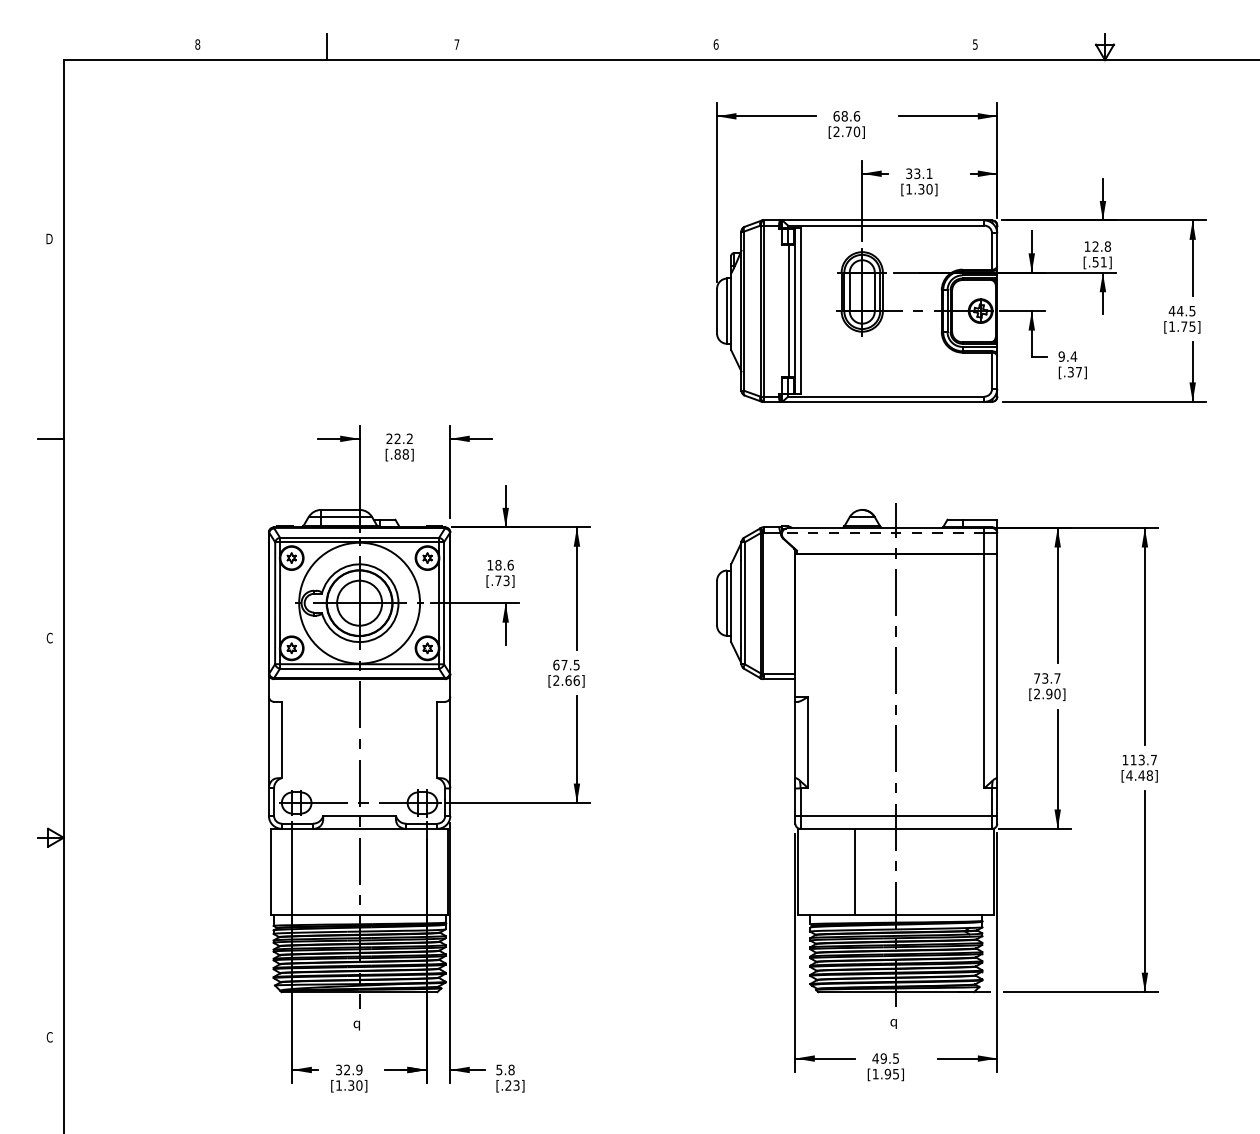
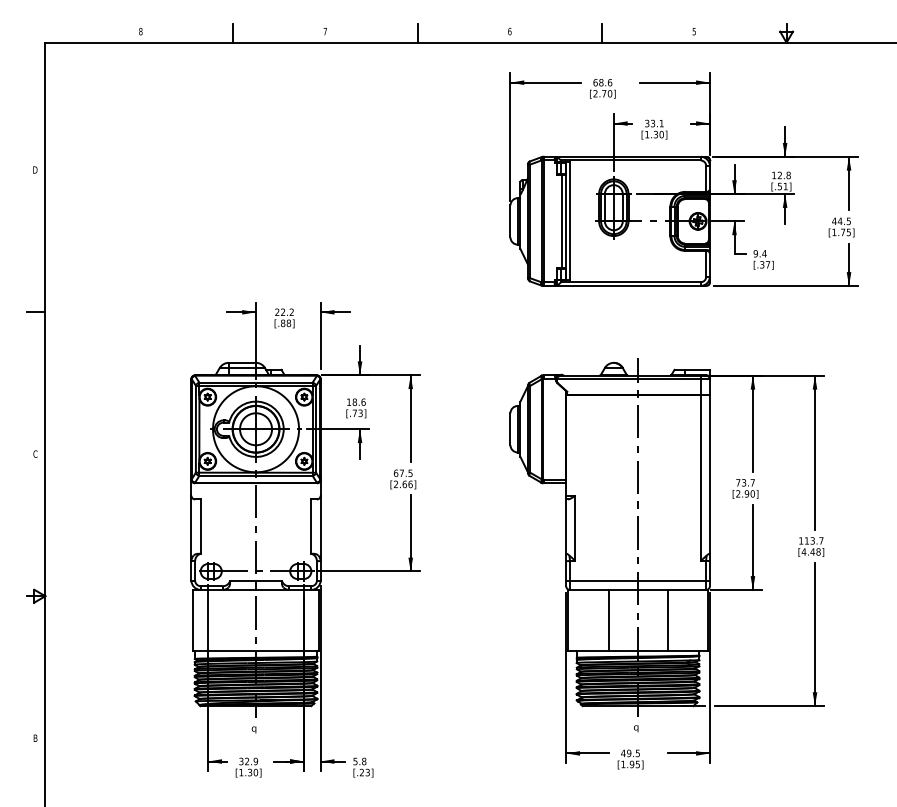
line: (586, 47) -> (417, 33), added
line: (845, 47) -> (601, 33), added
line: (882, 533) -> (628, 379), dashed -> solid
line: (937, 871) -> (667, 620), added
text: (49, 1037) -> (35, 738), C -> B

